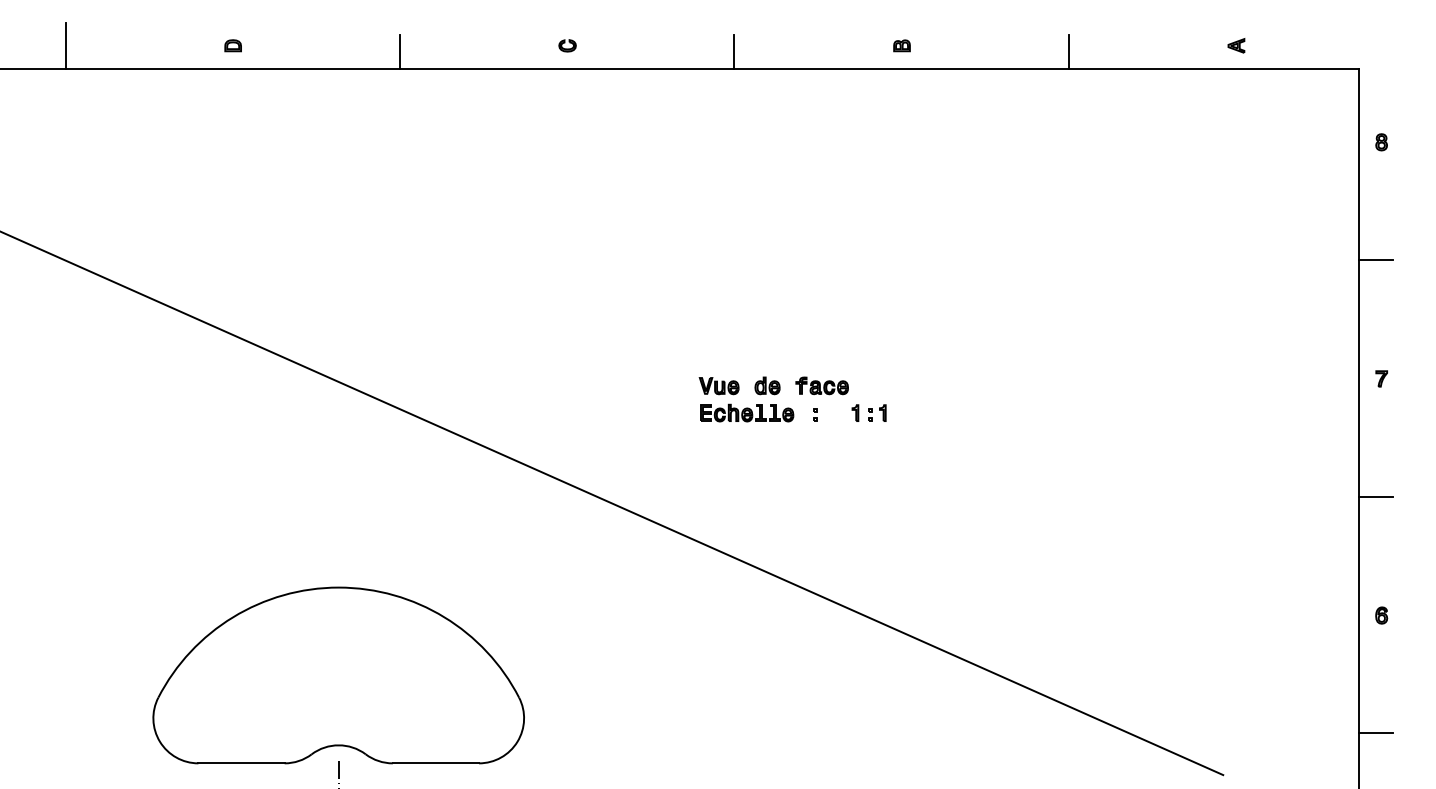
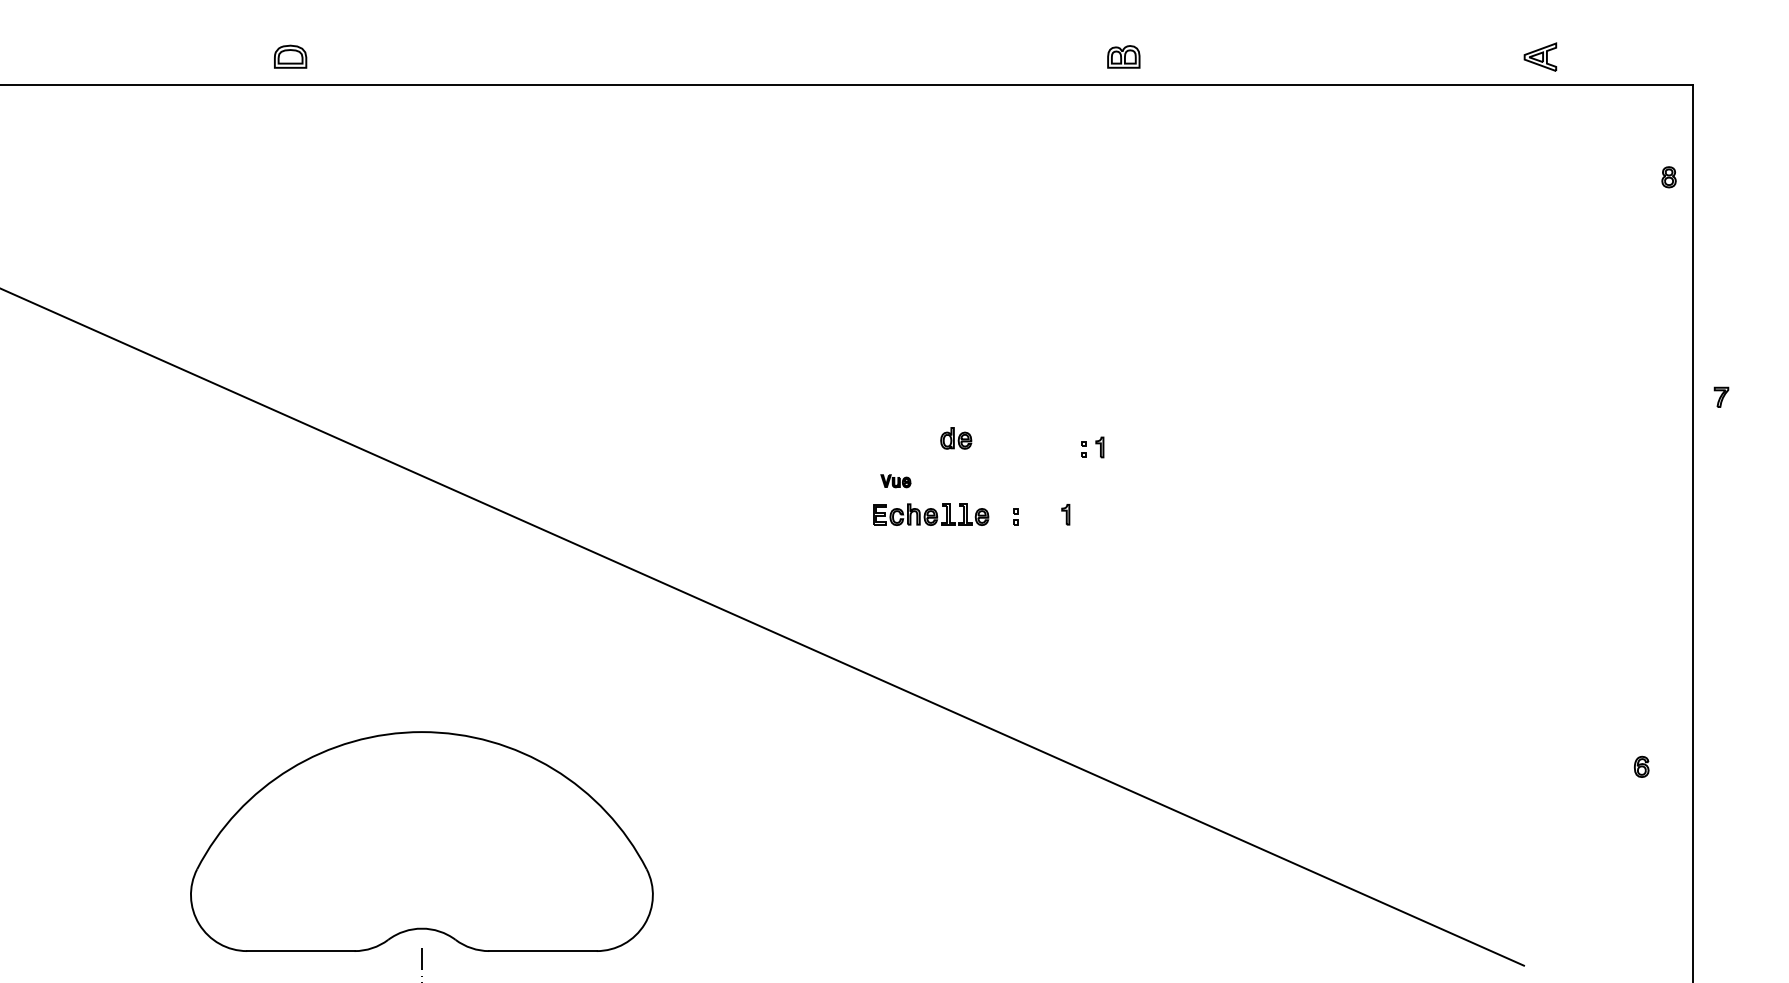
line: (65, 45) -> (81, 56), removed
part: (232, 45) -> (289, 56), size x1.6
part: (567, 45) -> (706, 56), removed
part: (901, 45) -> (1123, 56), size x1.6
part: (1236, 45) -> (1540, 56), size x1.6
line: (400, 51) -> (498, 64), removed
line: (734, 51) -> (915, 64), removed
line: (1068, 51) -> (1331, 64), removed
part: (1381, 142) -> (1668, 177), moved
line: (1375, 260) -> (1713, 324), removed
part: (1381, 378) -> (1721, 396), moved
part: (767, 385) -> (956, 437), moved
part: (821, 385) -> (1023, 480), removed
part: (718, 386) -> (895, 481), size x0.6
part: (877, 412) -> (1093, 446), moved
line: (1375, 496) -> (1713, 618), removed
part: (1381, 615) -> (1641, 766), moved
line: (1375, 733) -> (1713, 913), removed

